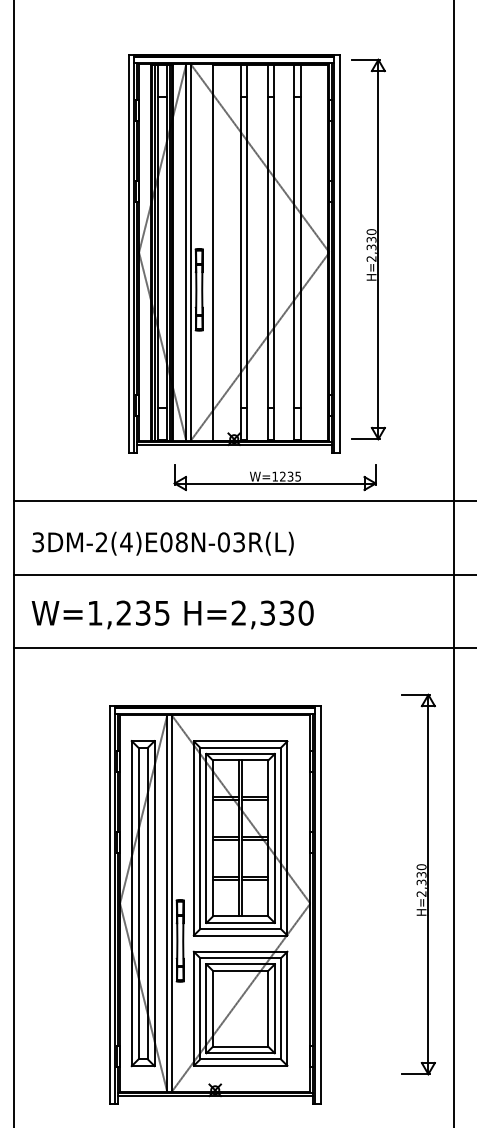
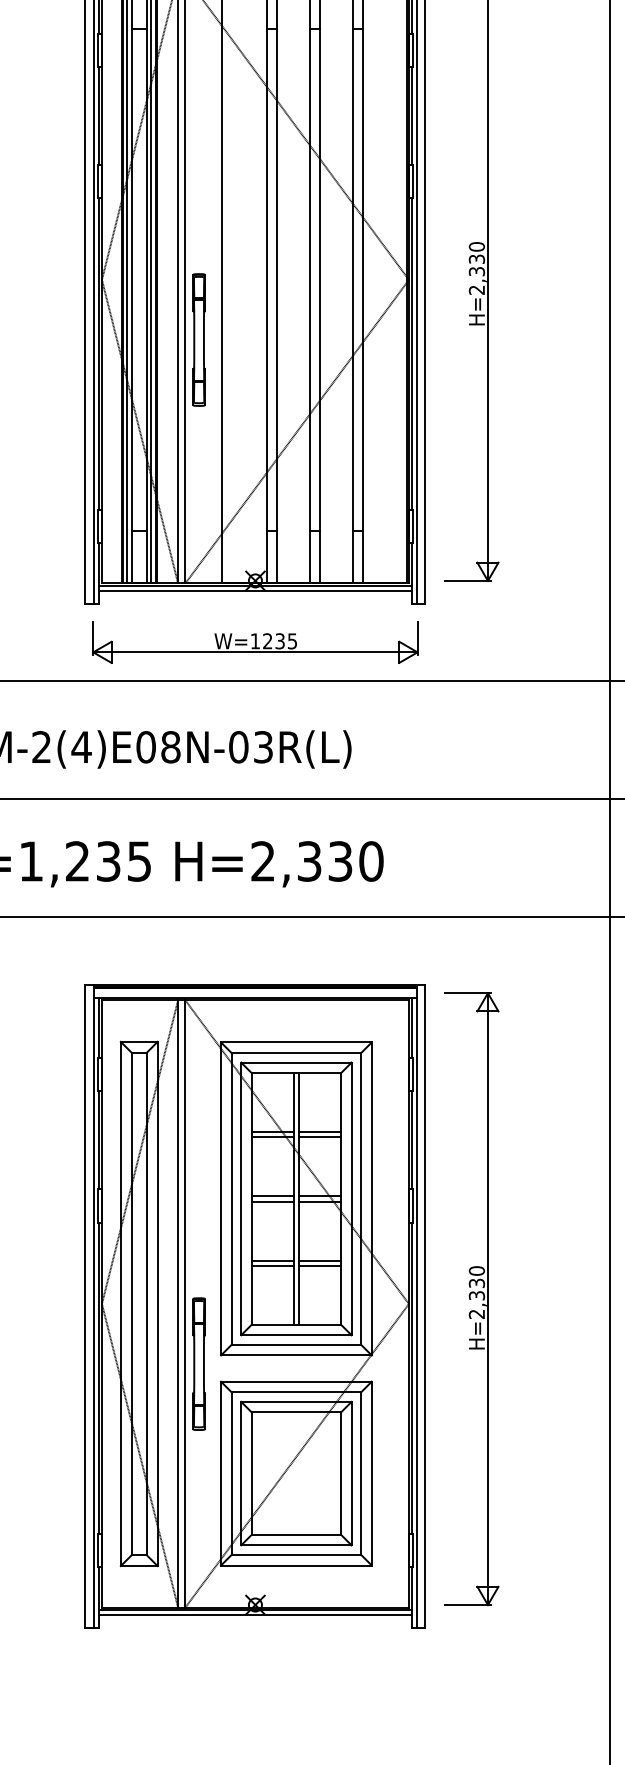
part: (274, 477) -> (254, 642), moved
part: (418, 884) -> (471, 1298), moved
part: (215, 904) -> (255, 1305), moved

